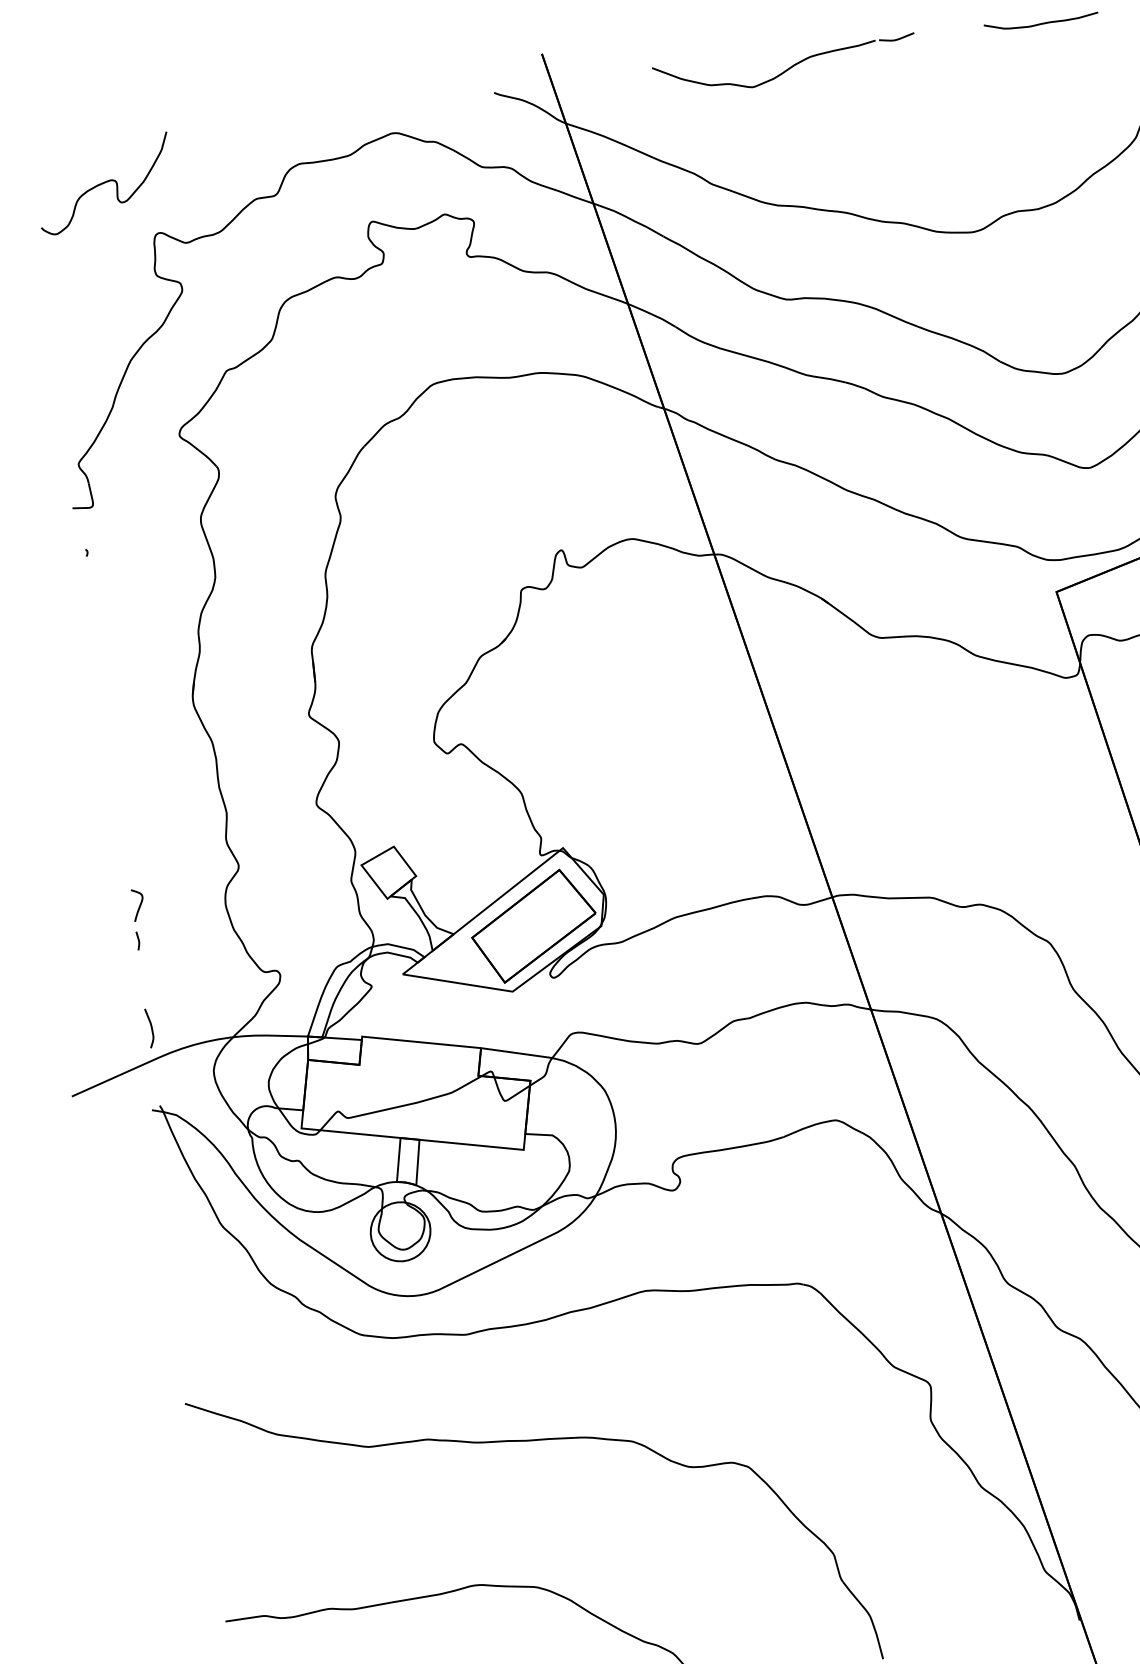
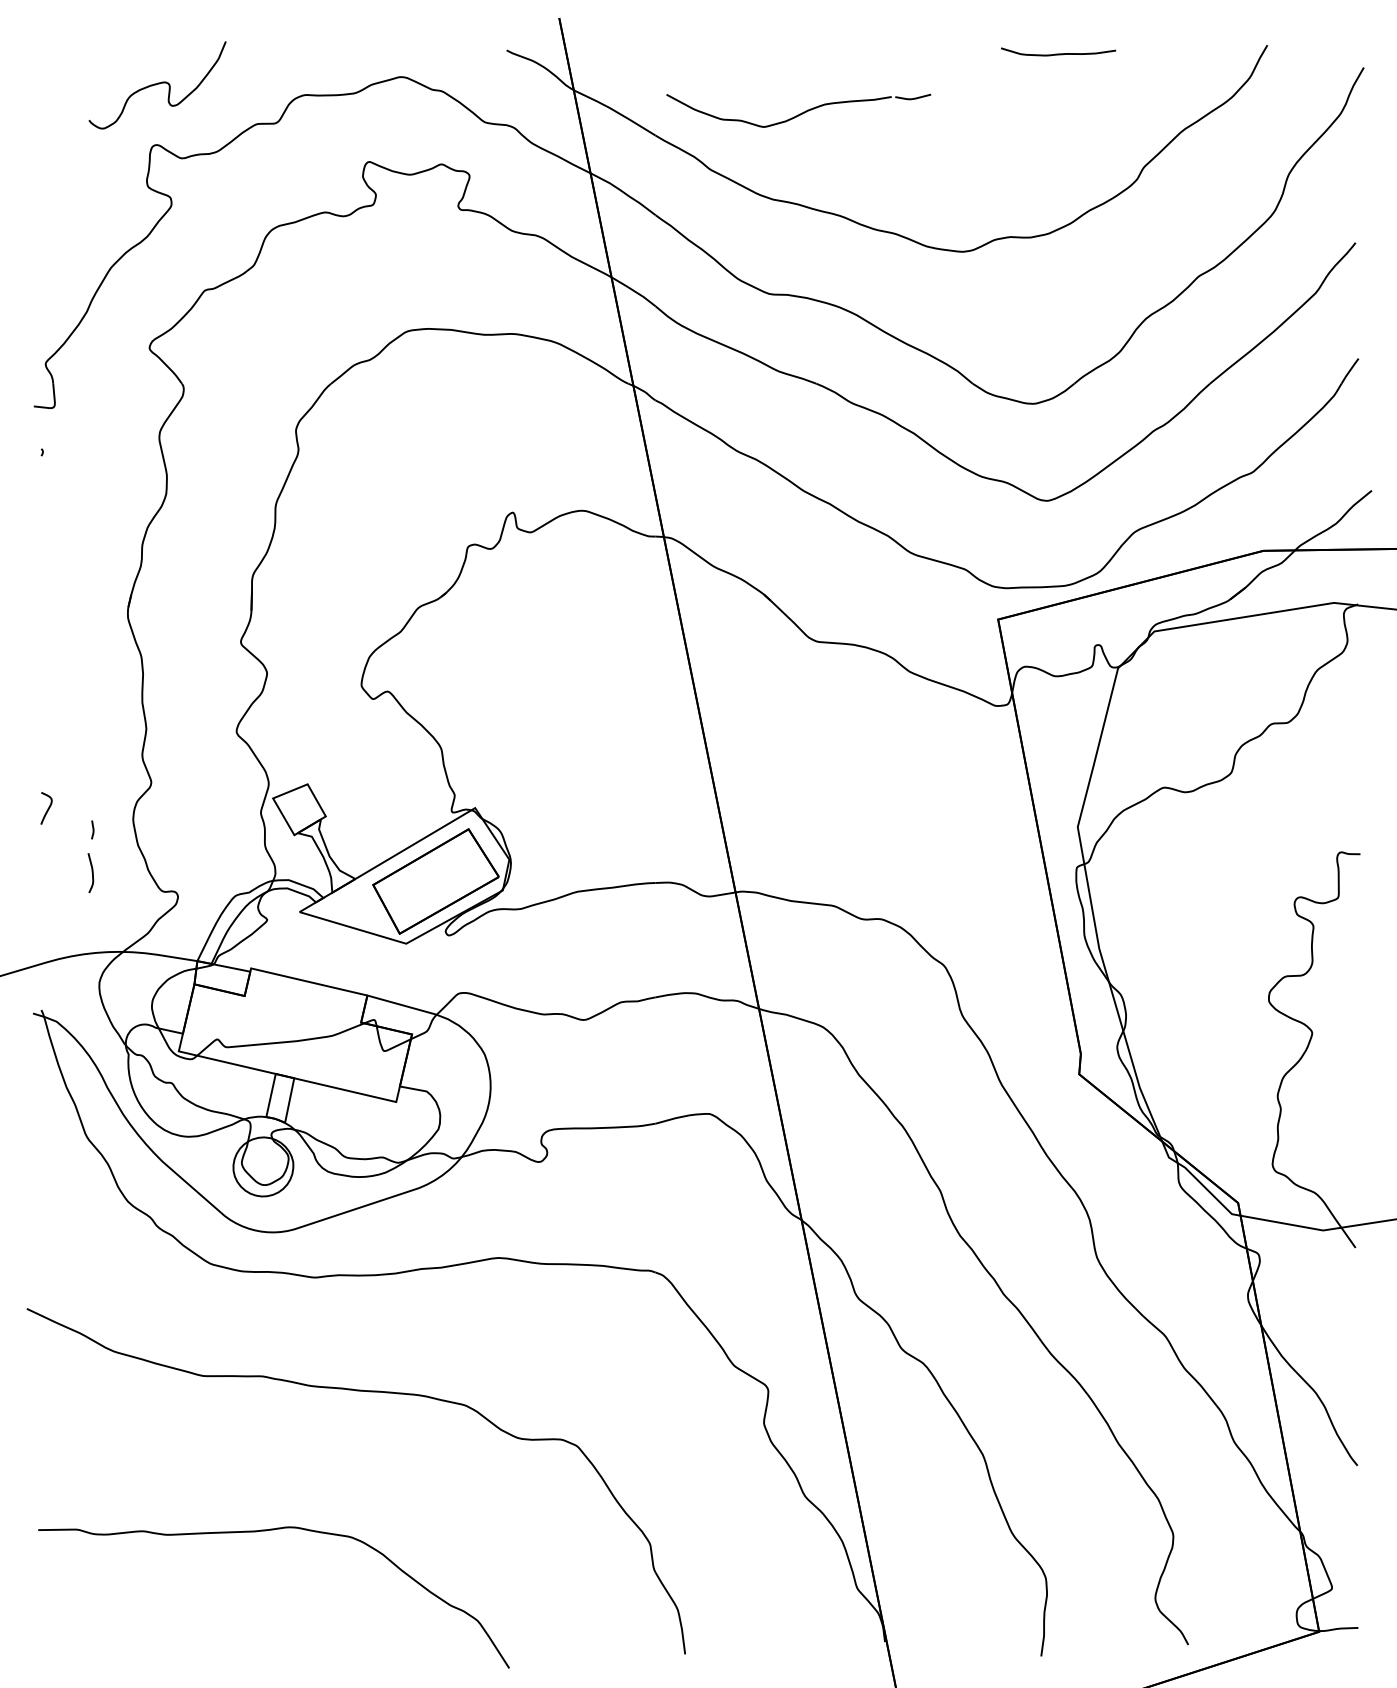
part: (784, 66) -> (798, 110), moved
curve: (104, 183) -> (157, 84), moved
line: (137, 940) -> (92, 829), moved
curve: (150, 1027) -> (91, 872), moved

